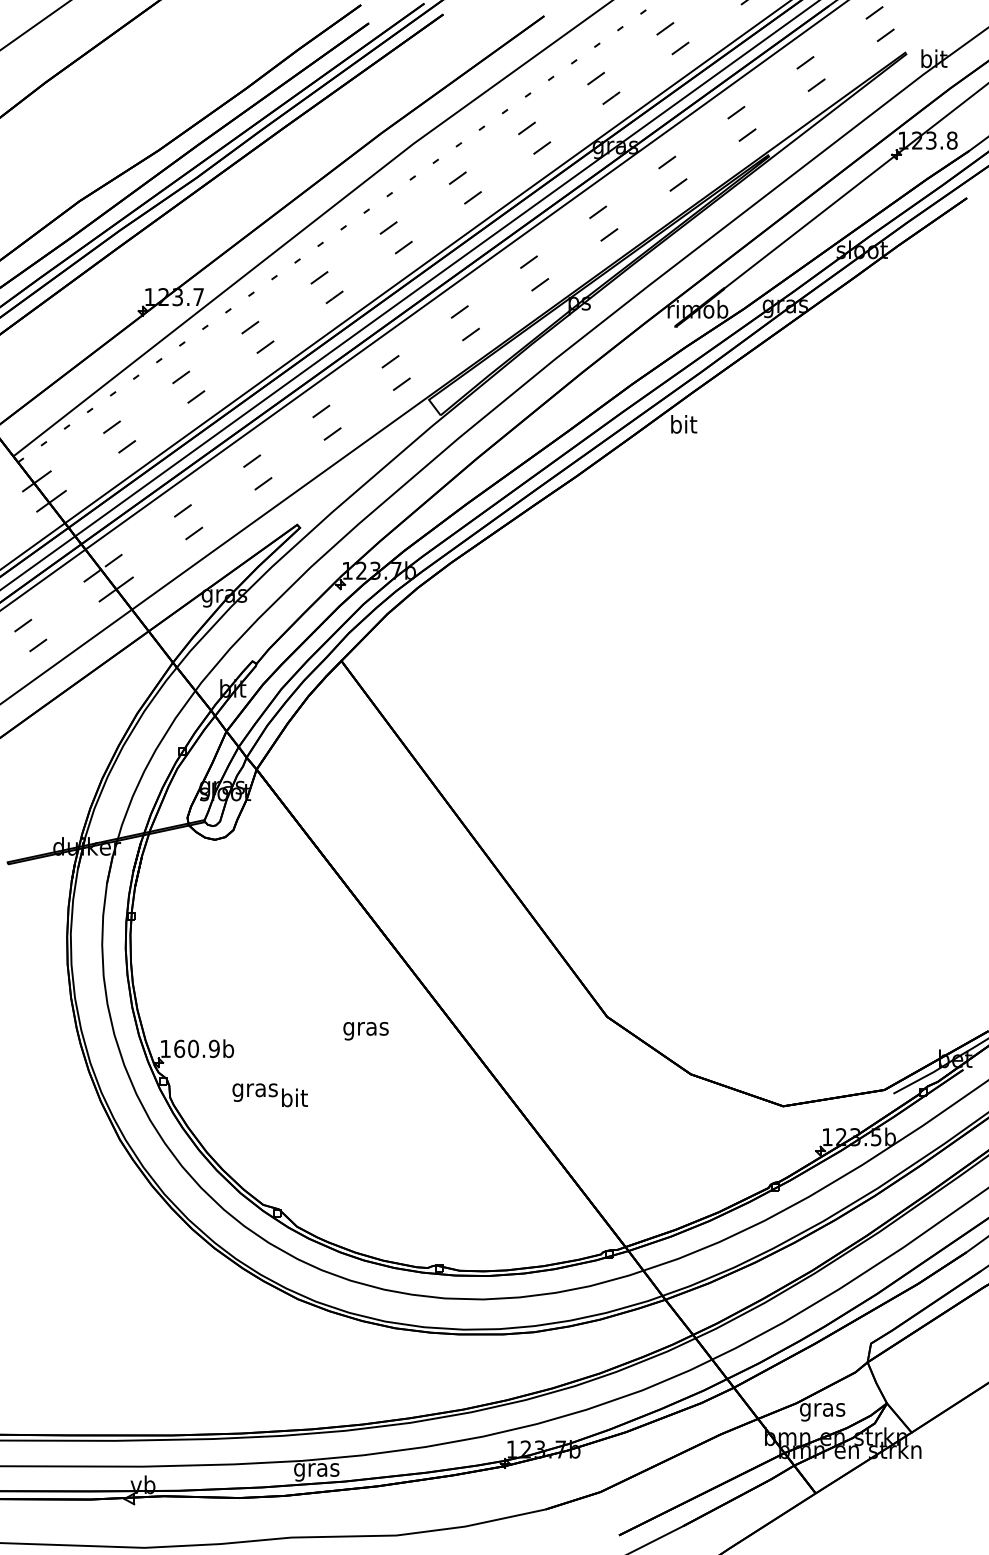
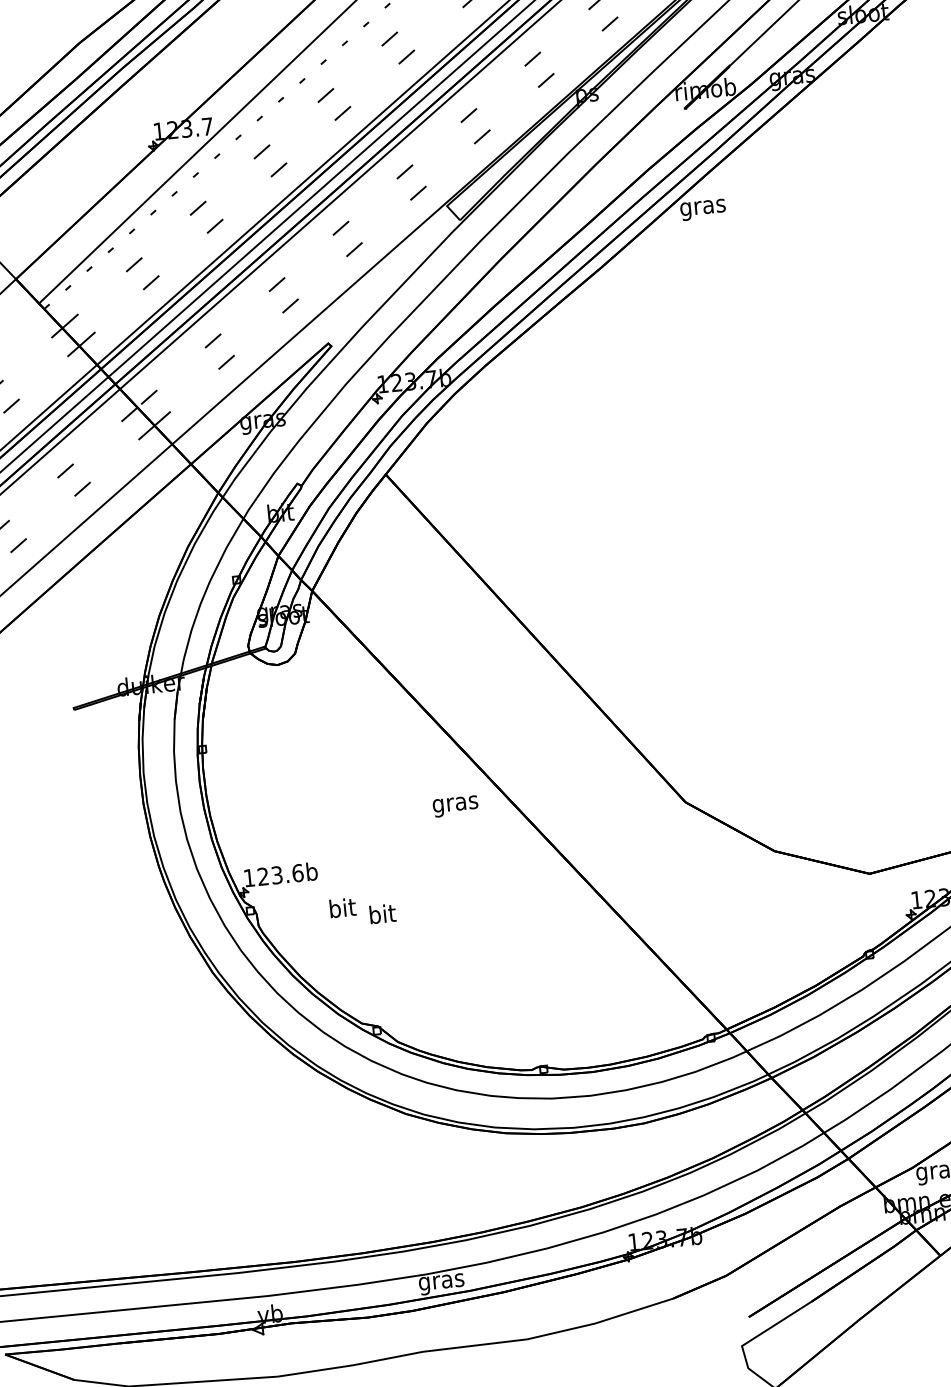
text: (683, 426) -> (702, 207), bit -> gras
text: (365, 1031) -> (455, 806), moved
text: (196, 1048) -> (280, 874), 160.9b -> 123.6b
text: (254, 1089) -> (341, 909), gras -> bit

